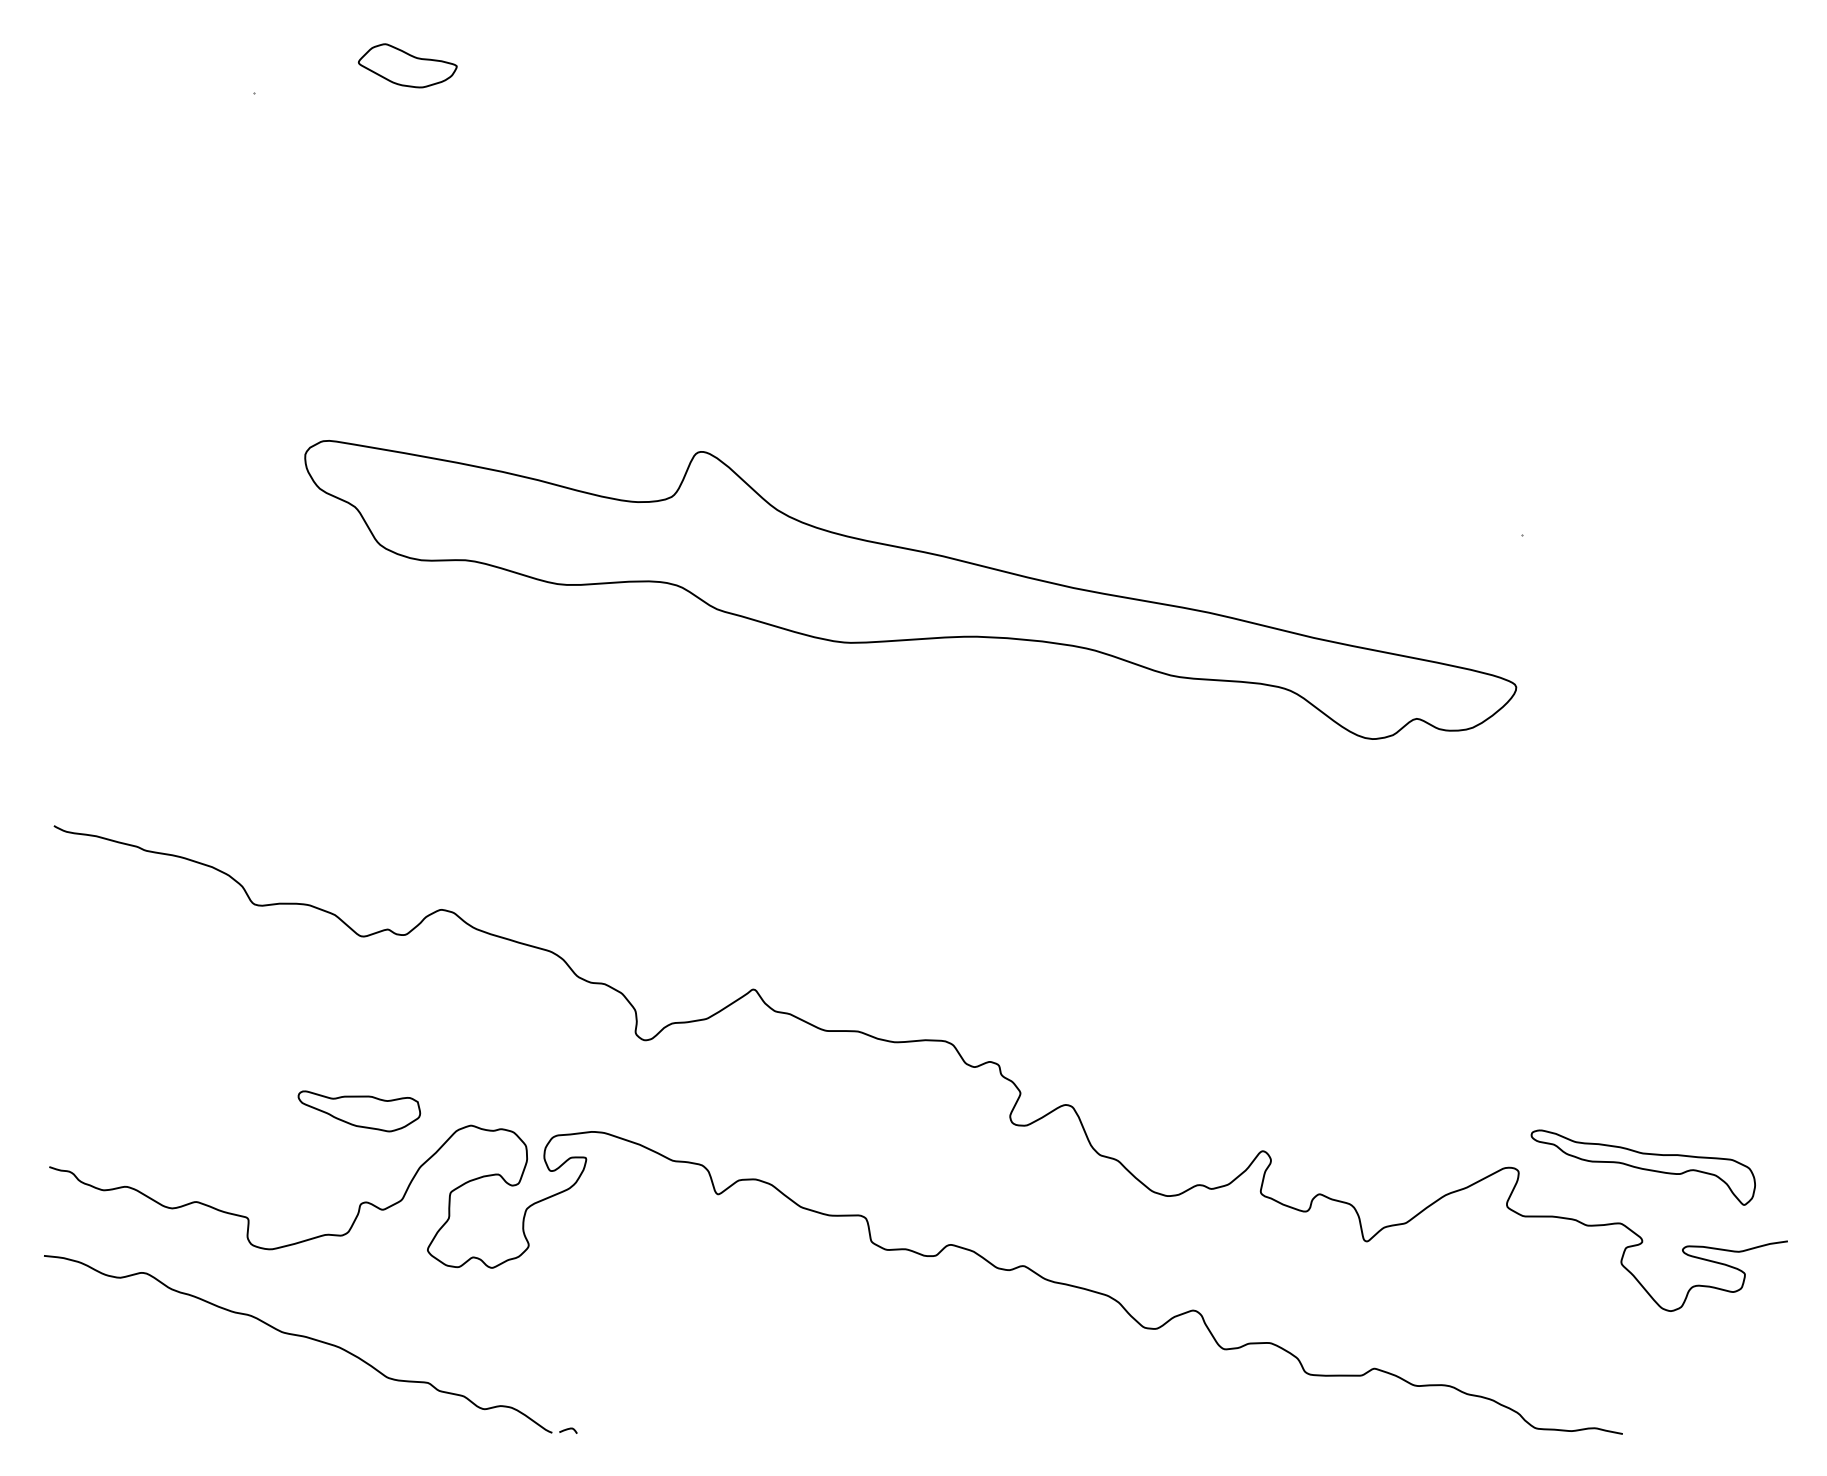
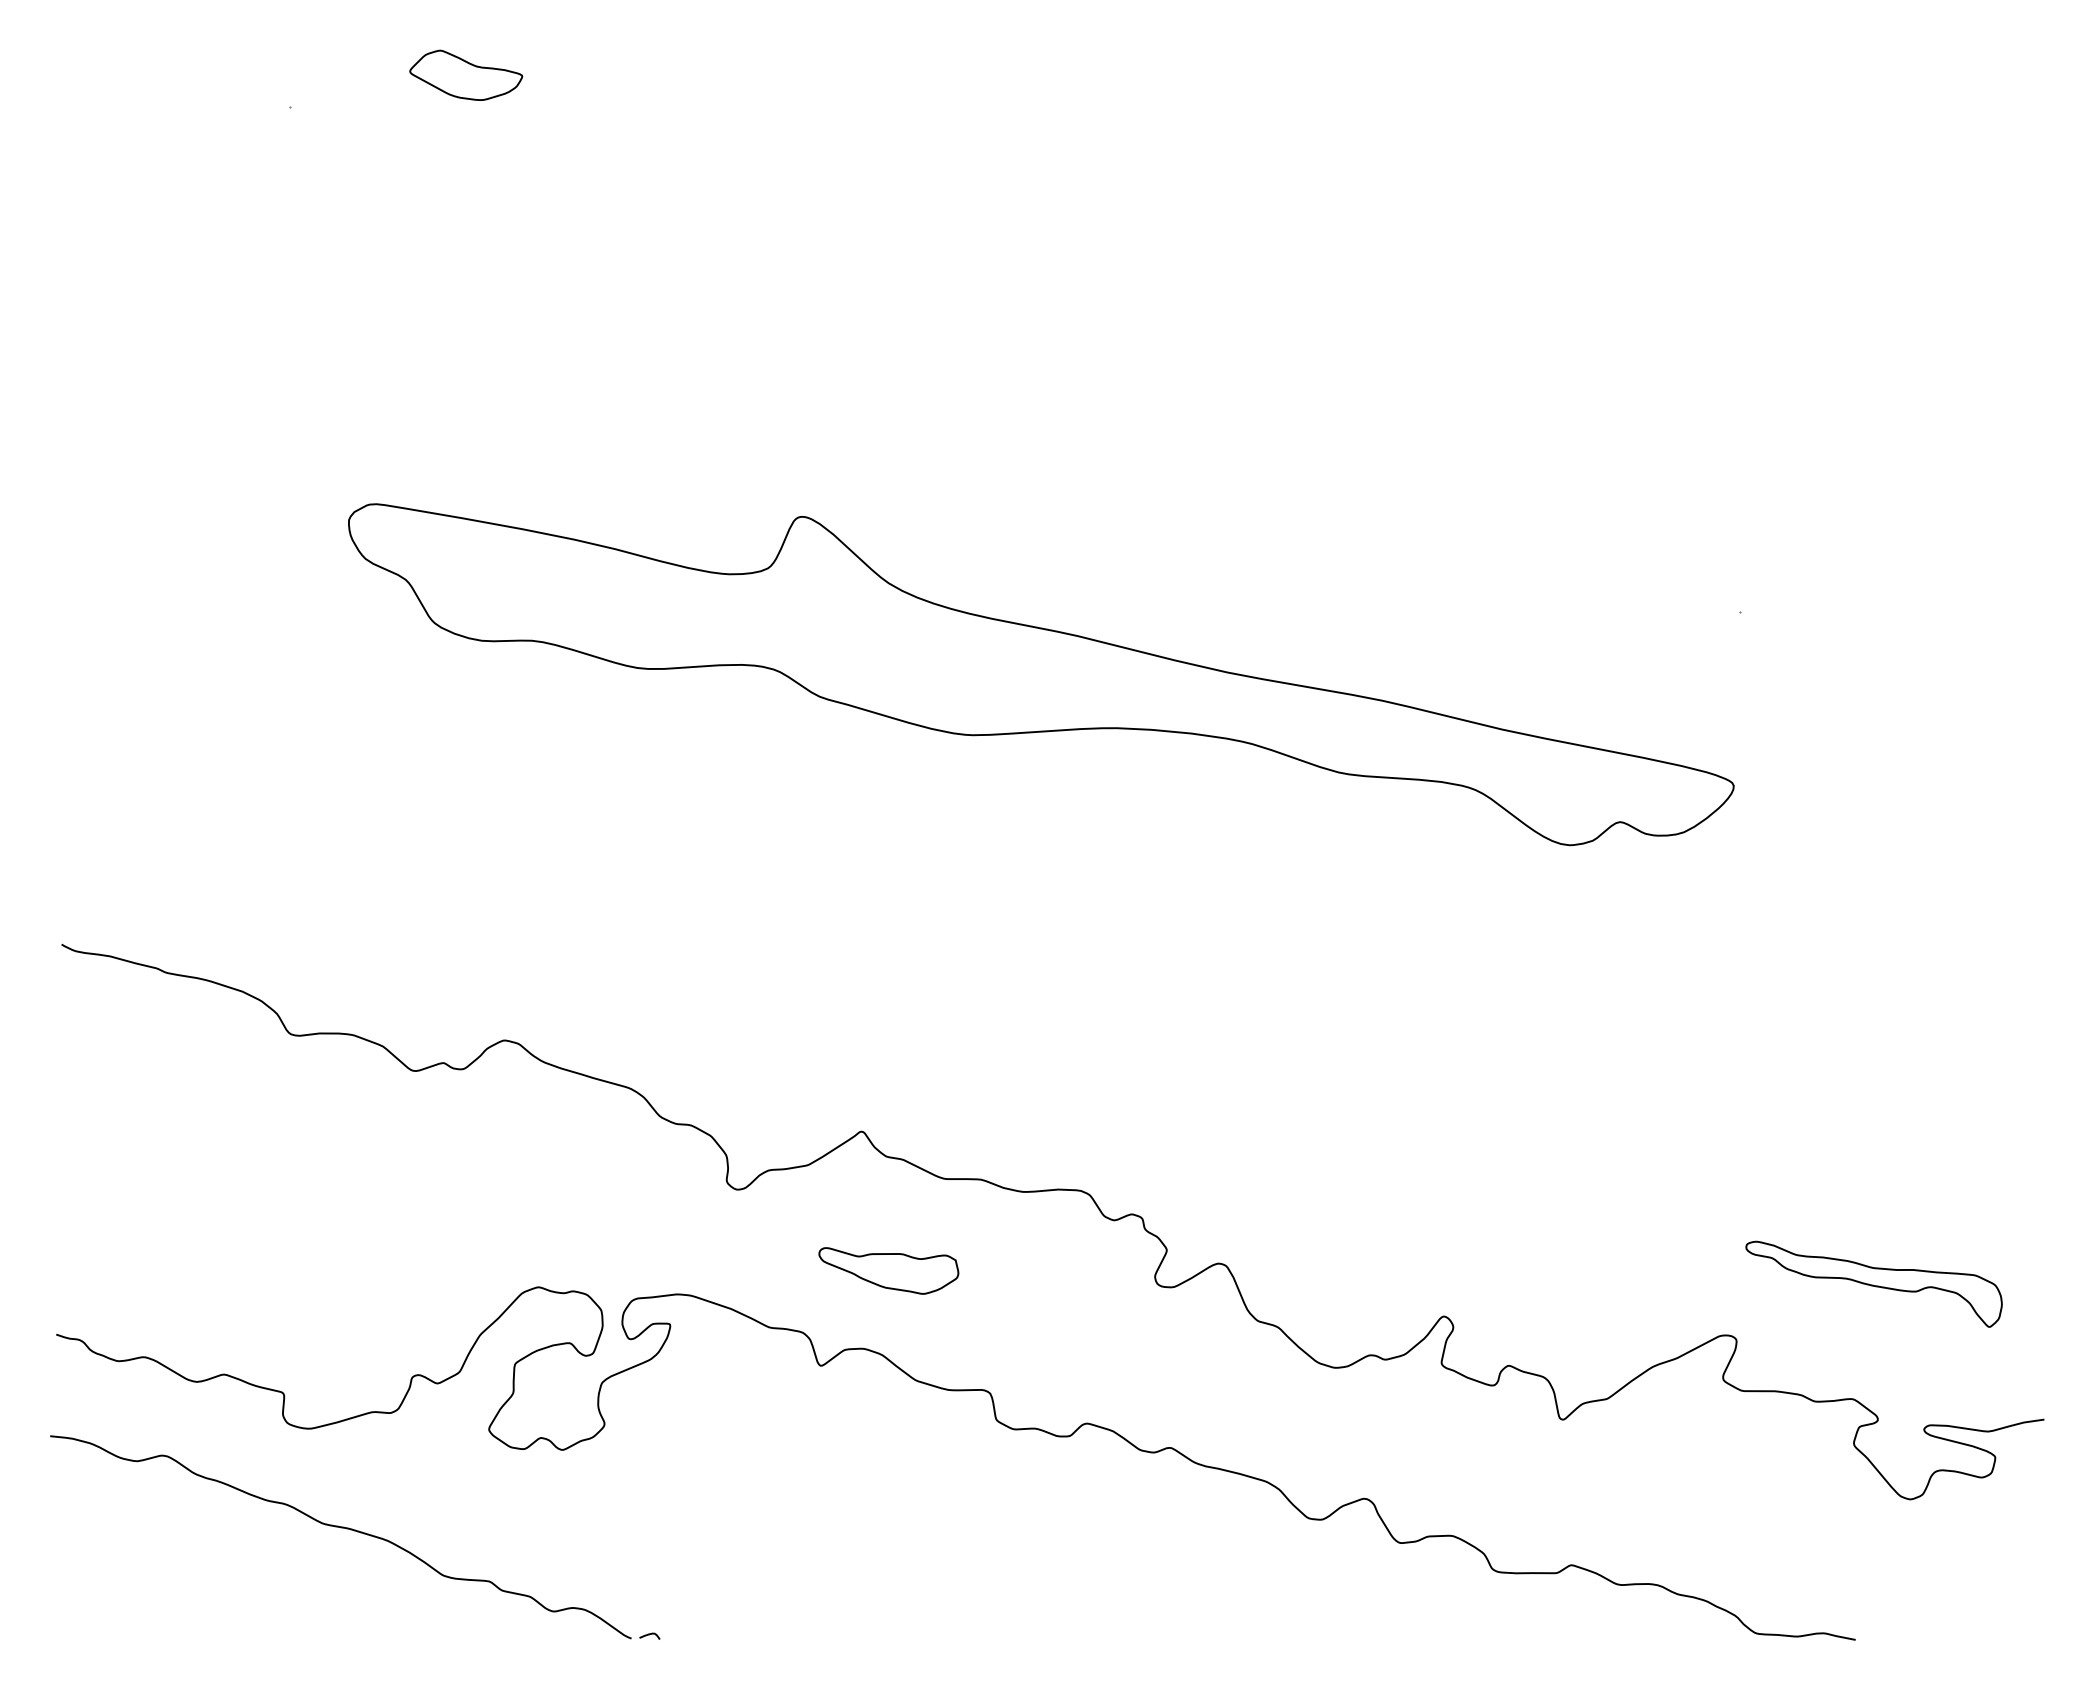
part: (359, 1110) -> (888, 1270), moved
part: (1642, 1166) -> (1873, 1283), moved

